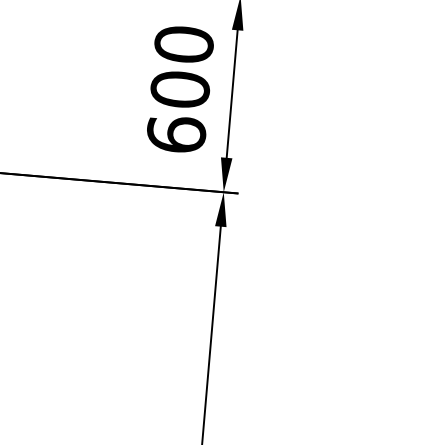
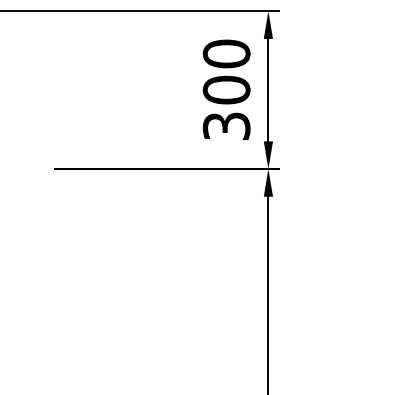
text: (176, 133) -> (226, 125), 600 -> 300

